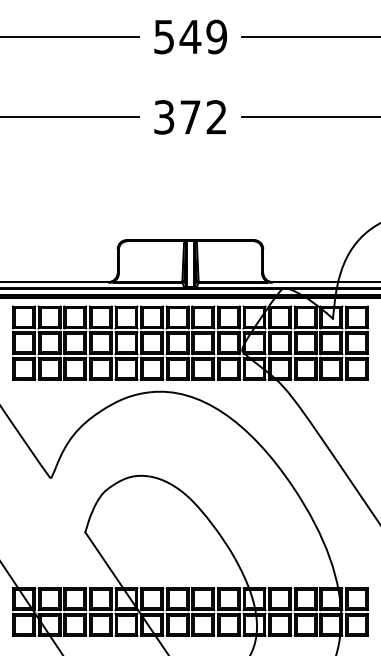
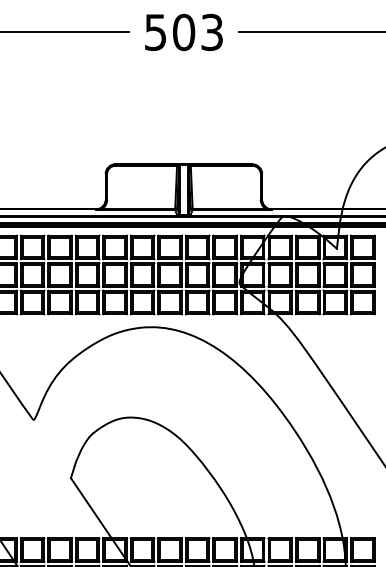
text: (190, 117) -> (183, 32), 372 -> 503

